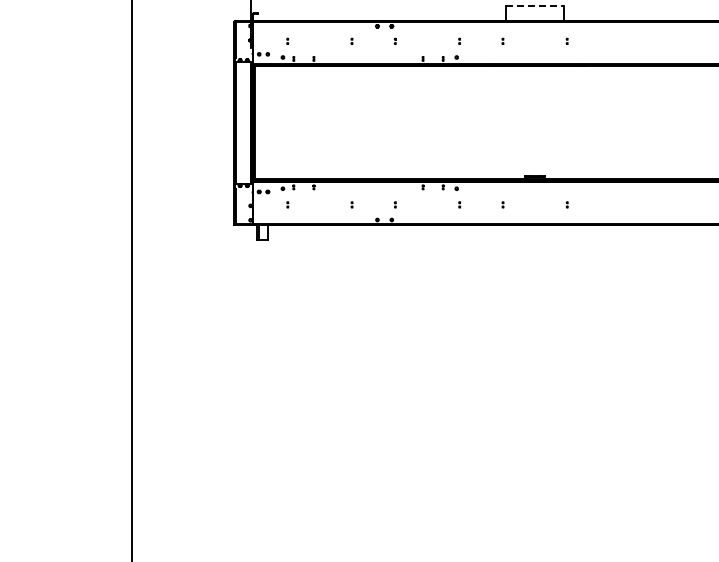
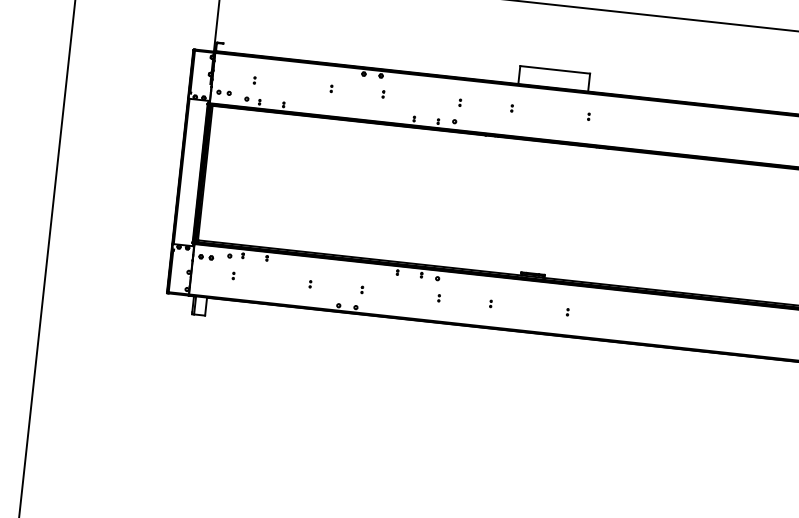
line: (535, 5) -> (555, 69), dashed -> solid

